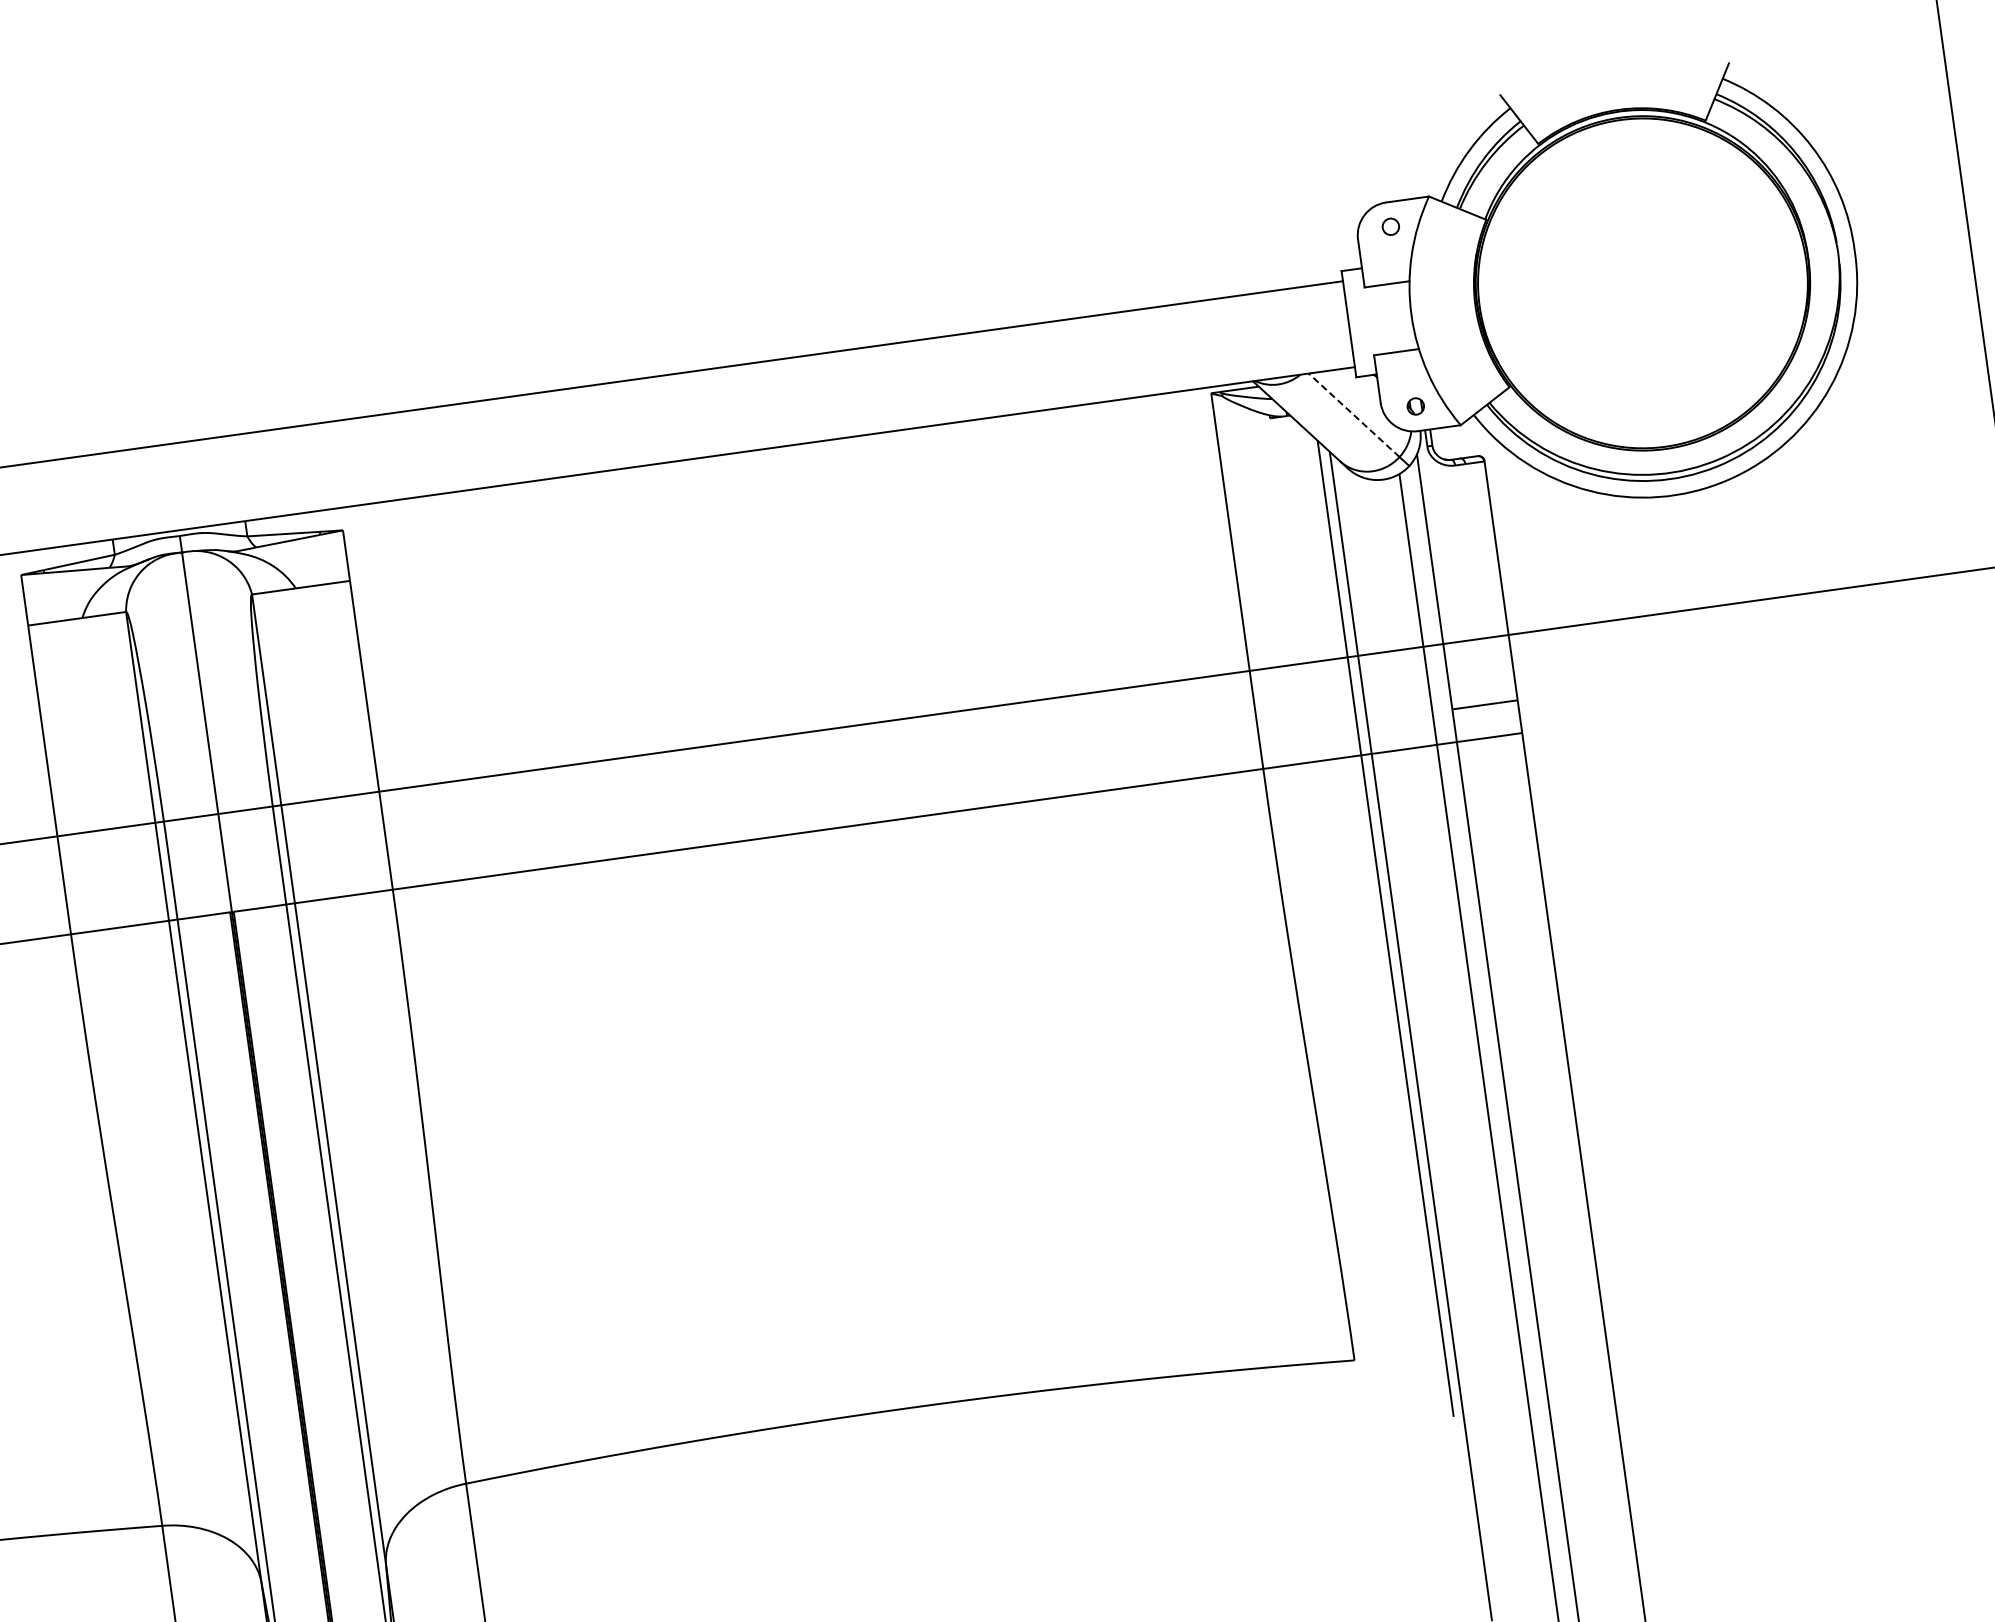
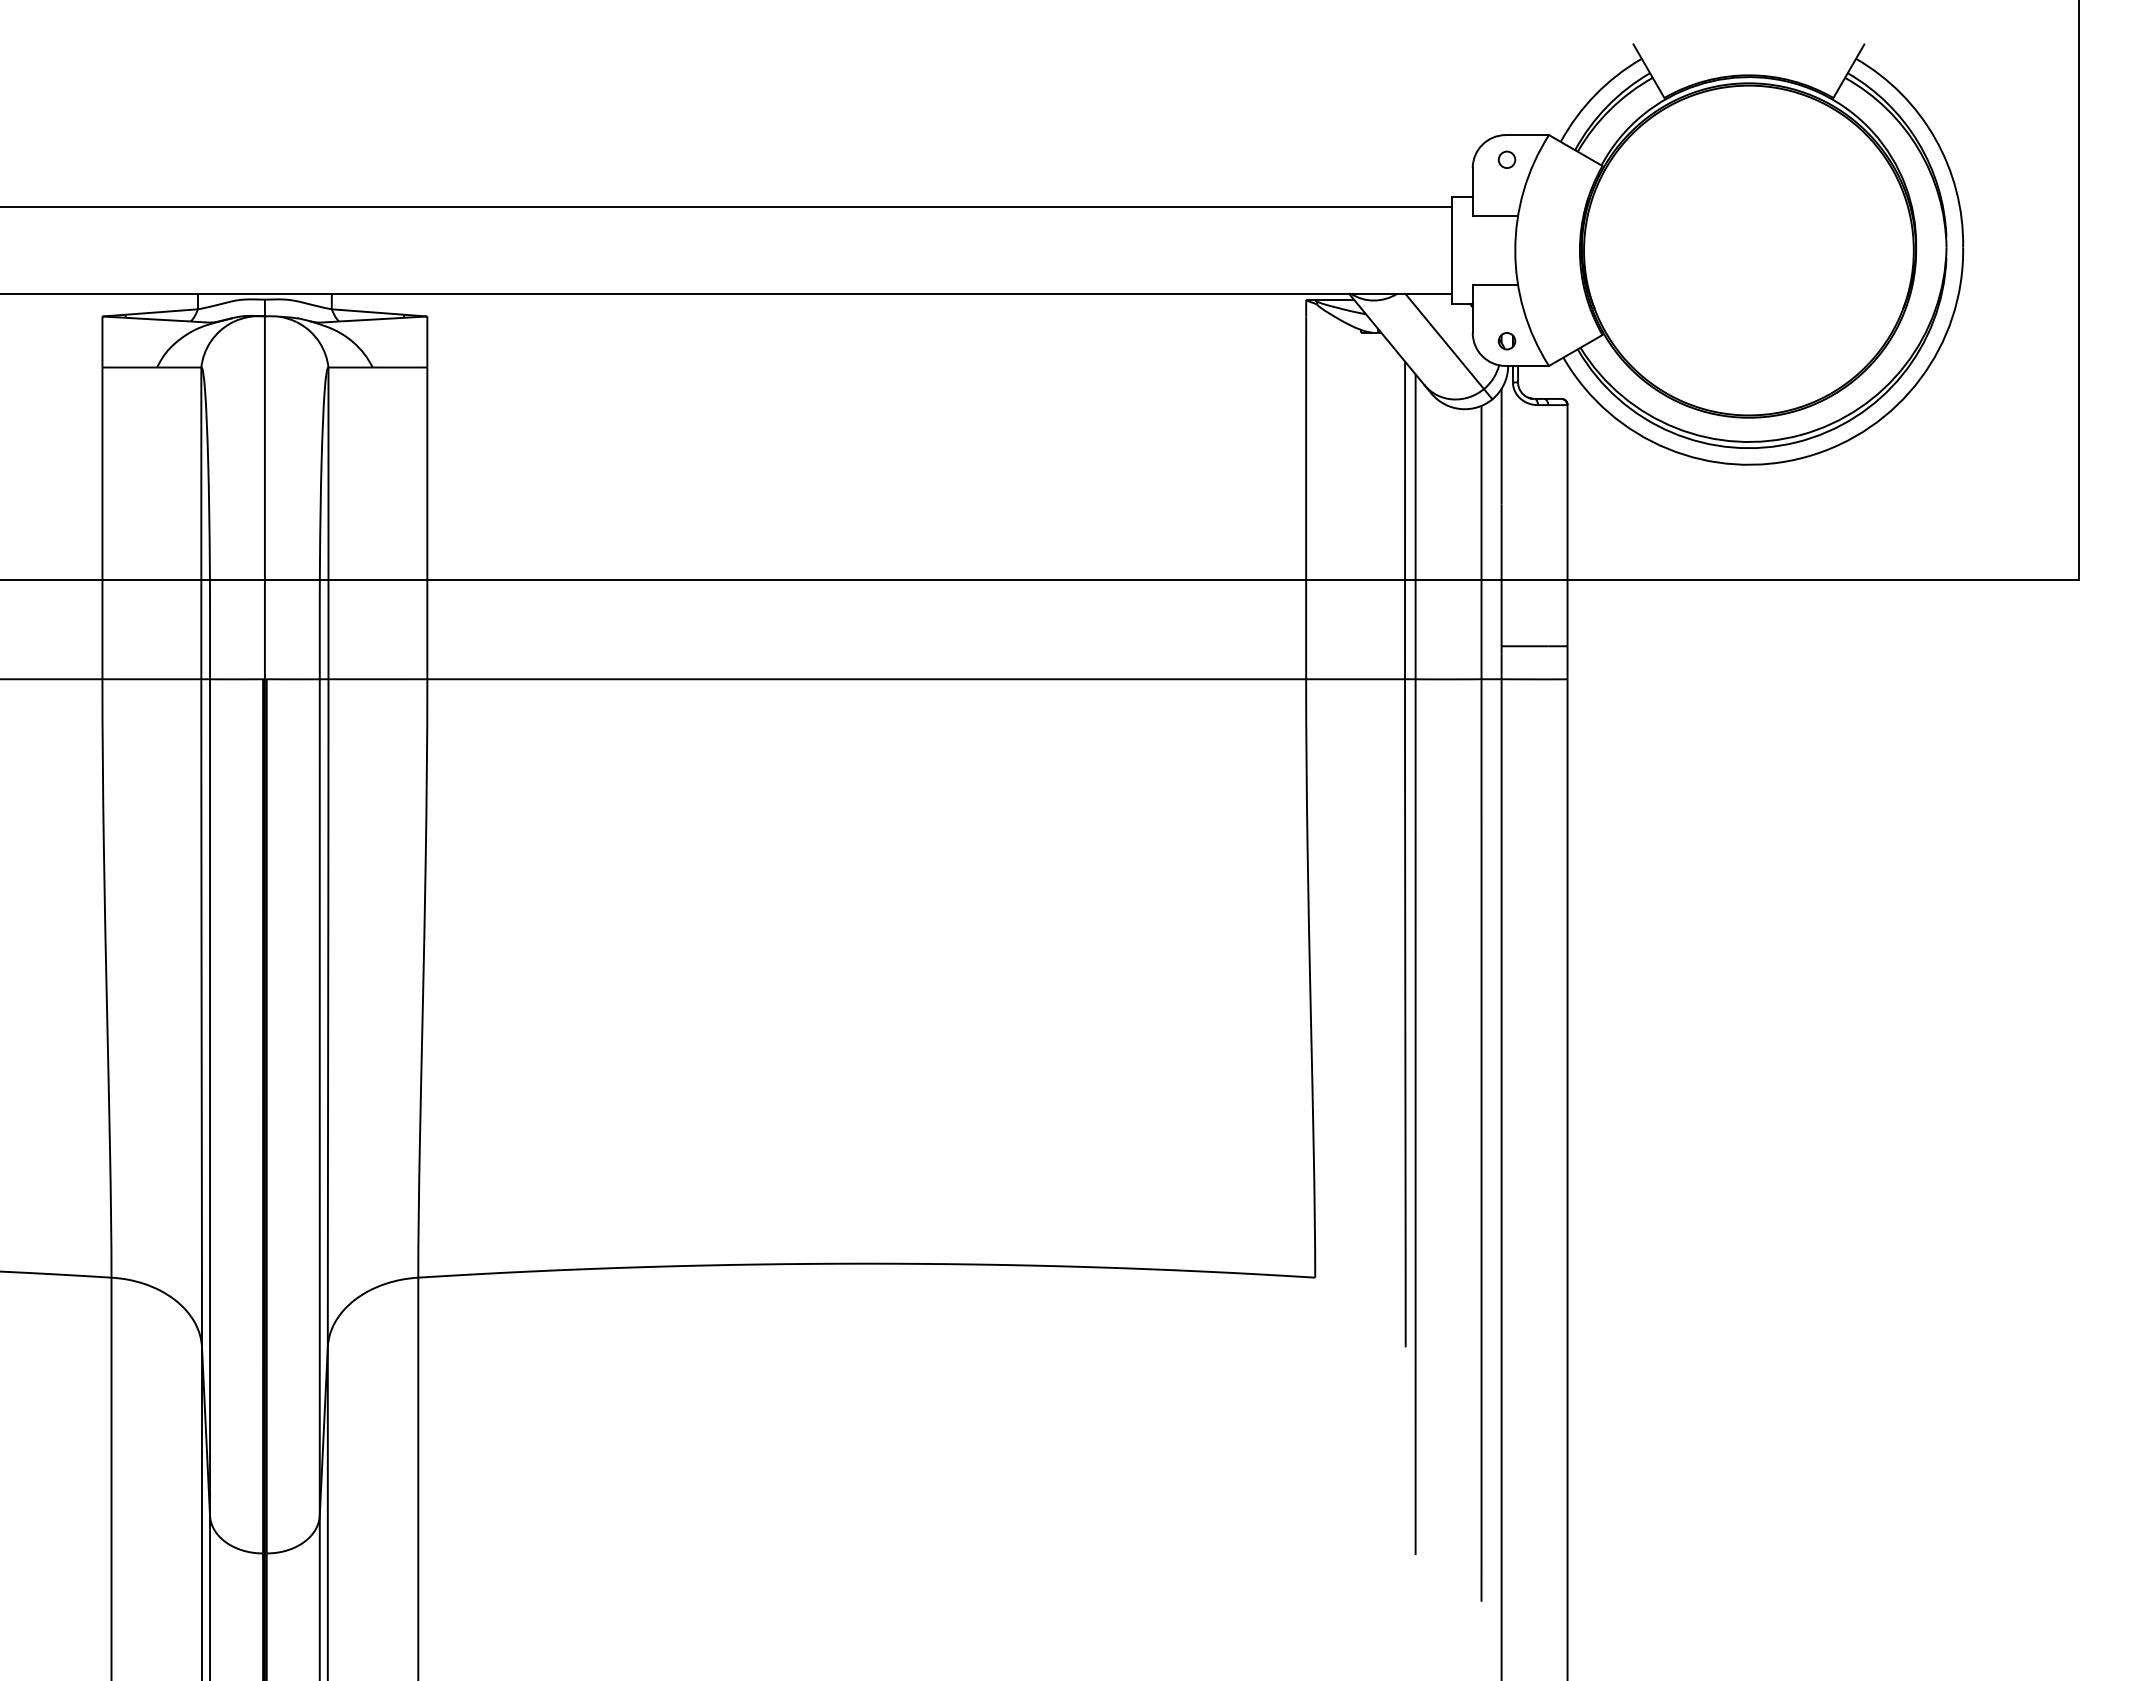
line: (1353, 415) -> (1444, 341), dashed -> solid

